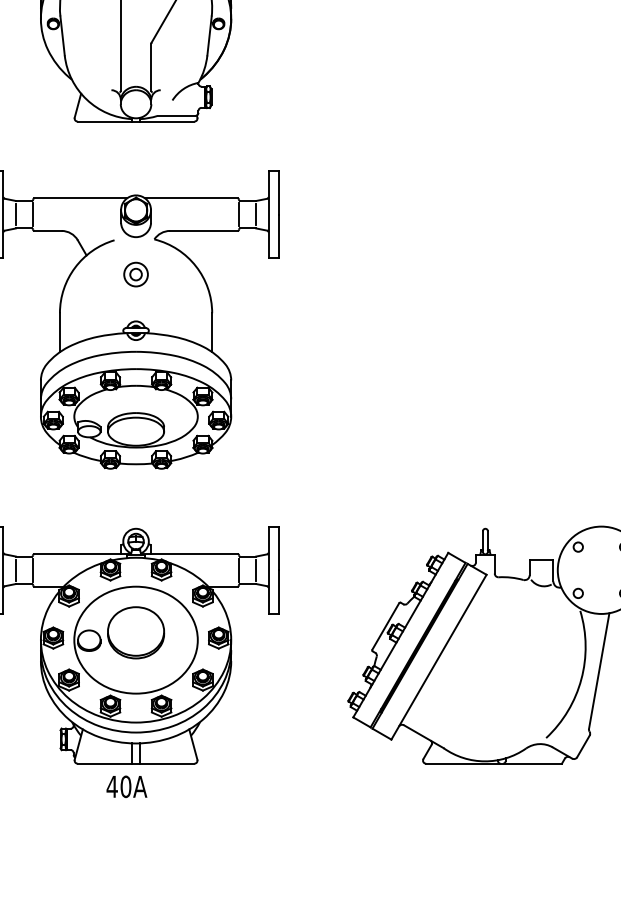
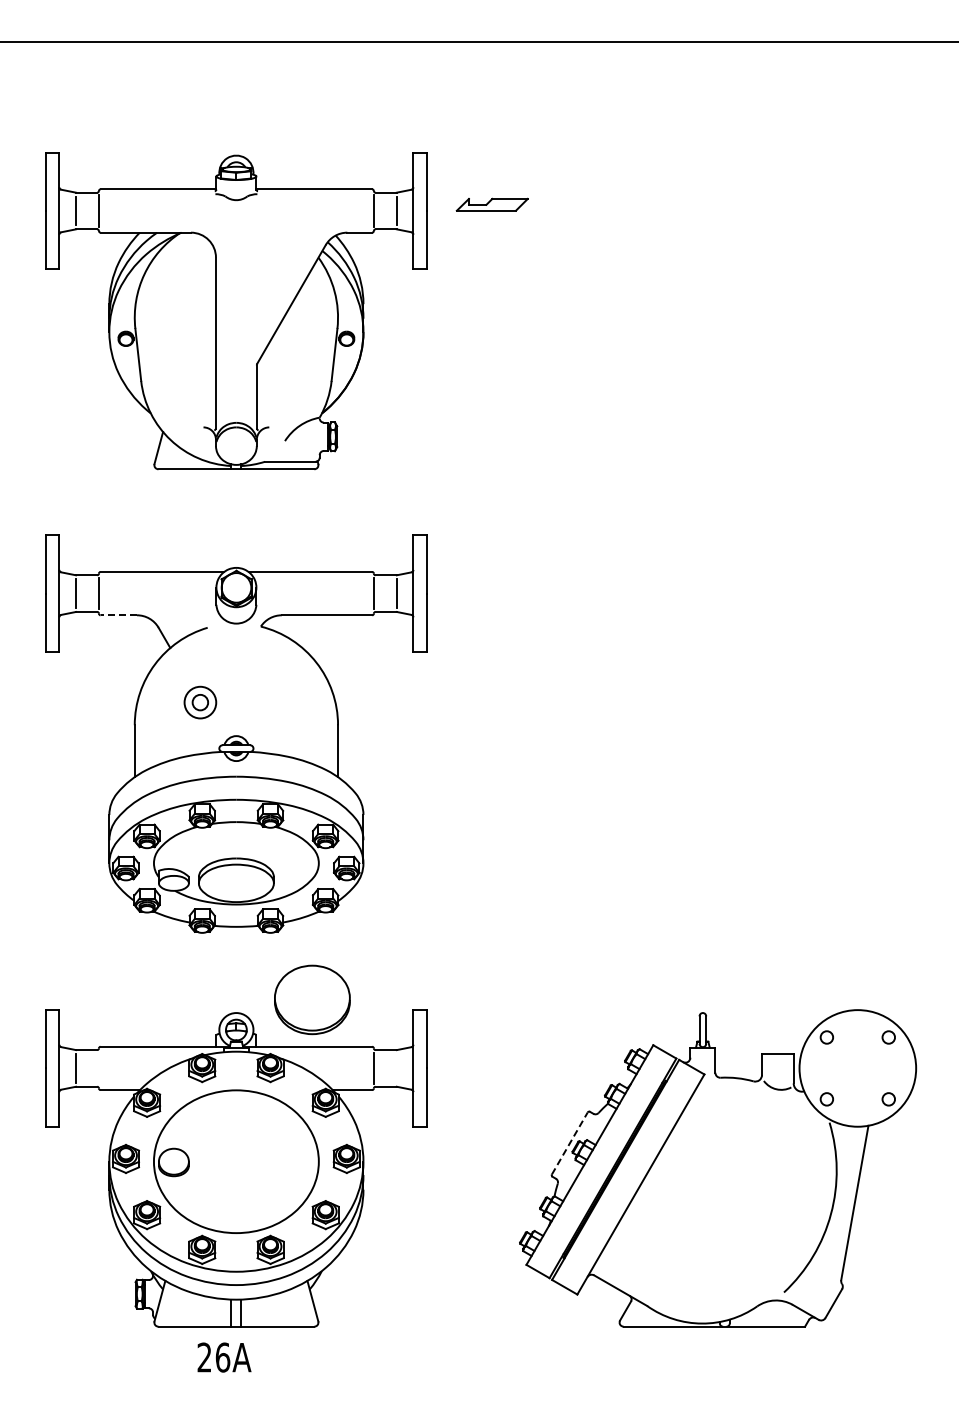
line: (47, 231) -> (118, 615), solid -> dashed
part: (136, 274) -> (200, 702), moved
line: (32, 569) -> (98, 1067), removed
line: (255, 570) -> (396, 1068), removed
line: (385, 626) -> (569, 1143), solid -> dashed
part: (136, 632) -> (312, 999), moved
text: (118, 786) -> (213, 1357), 40A -> 26A

